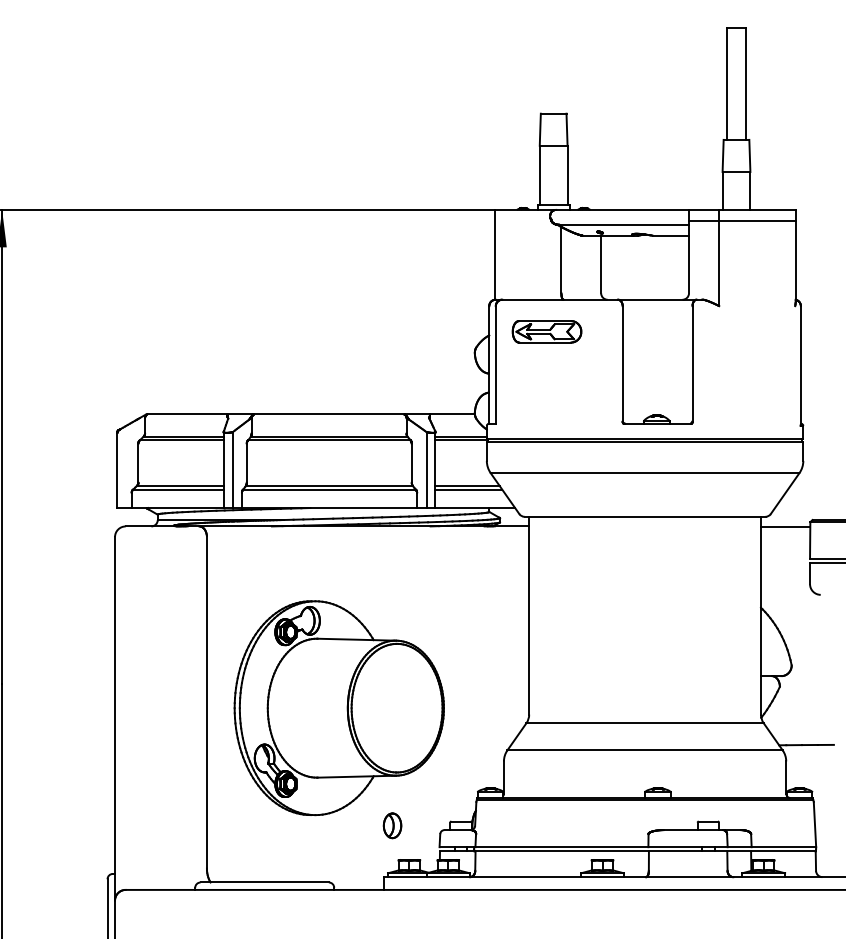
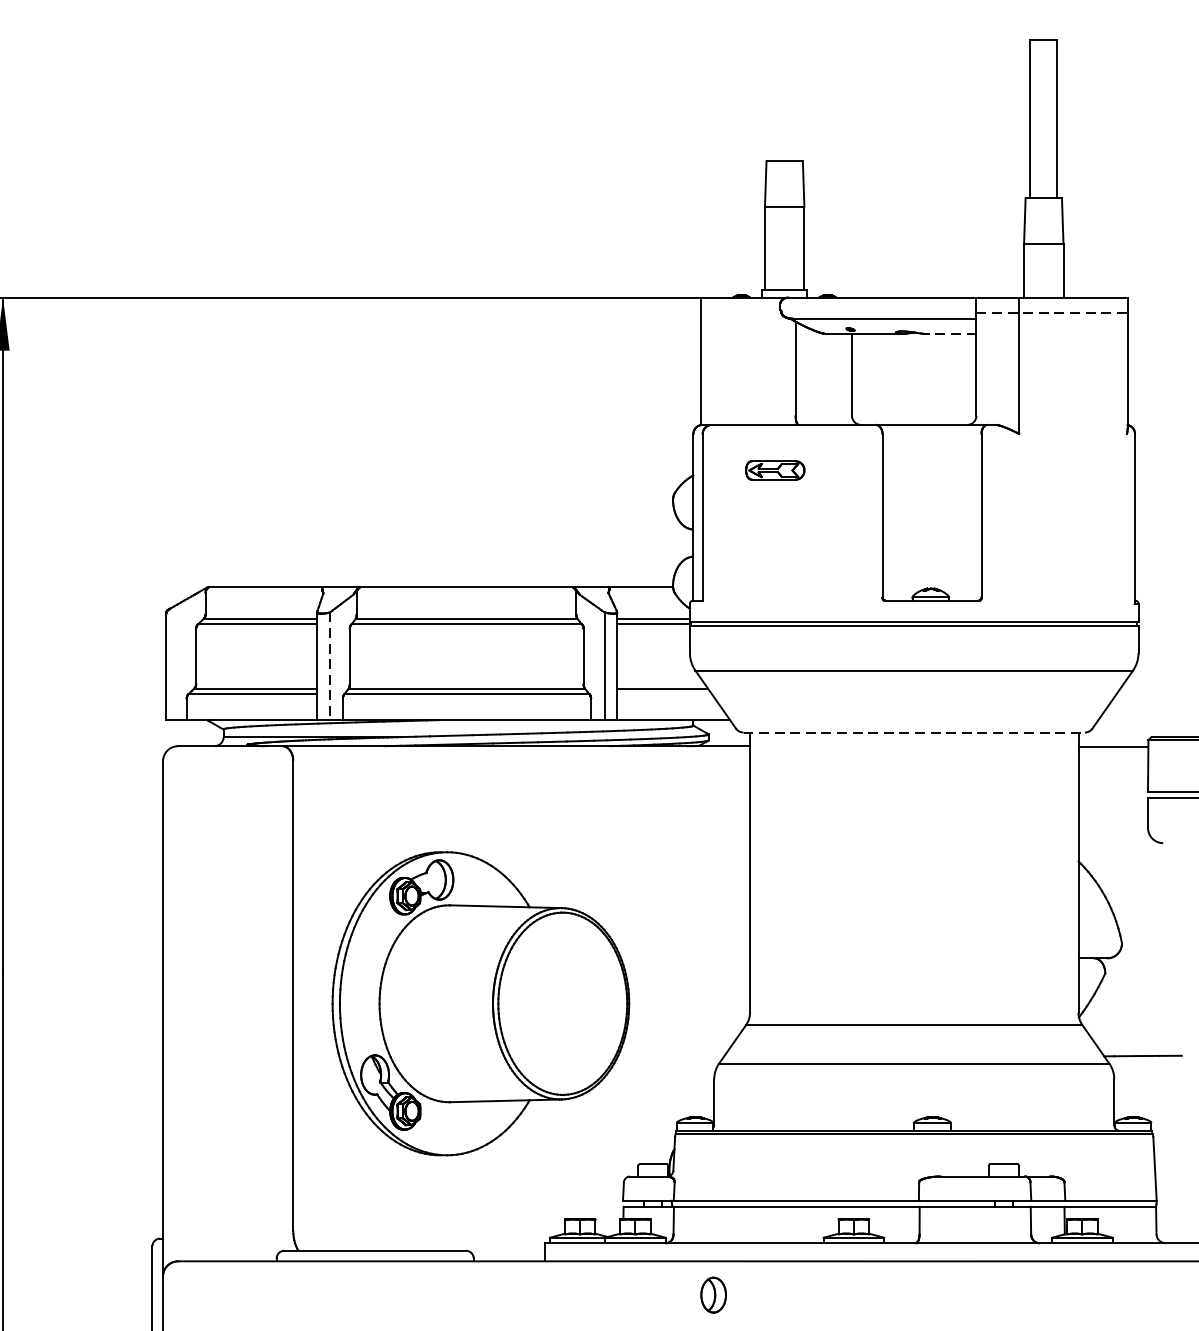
line: (742, 220) -> (1052, 312), solid -> dashed
line: (670, 235) -> (950, 333), solid -> dashed
part: (546, 331) -> (774, 469), size x0.6
line: (232, 470) -> (329, 666), solid -> dashed
line: (468, 489) -> (663, 693), removed
line: (645, 516) -> (914, 732), solid -> dashed
part: (392, 825) -> (713, 1294), moved

